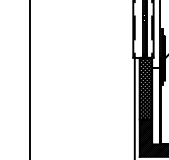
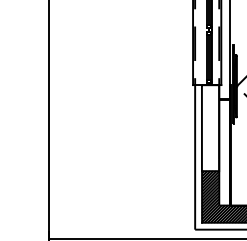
hatch: (145, 88) -> (210, 128), removed

